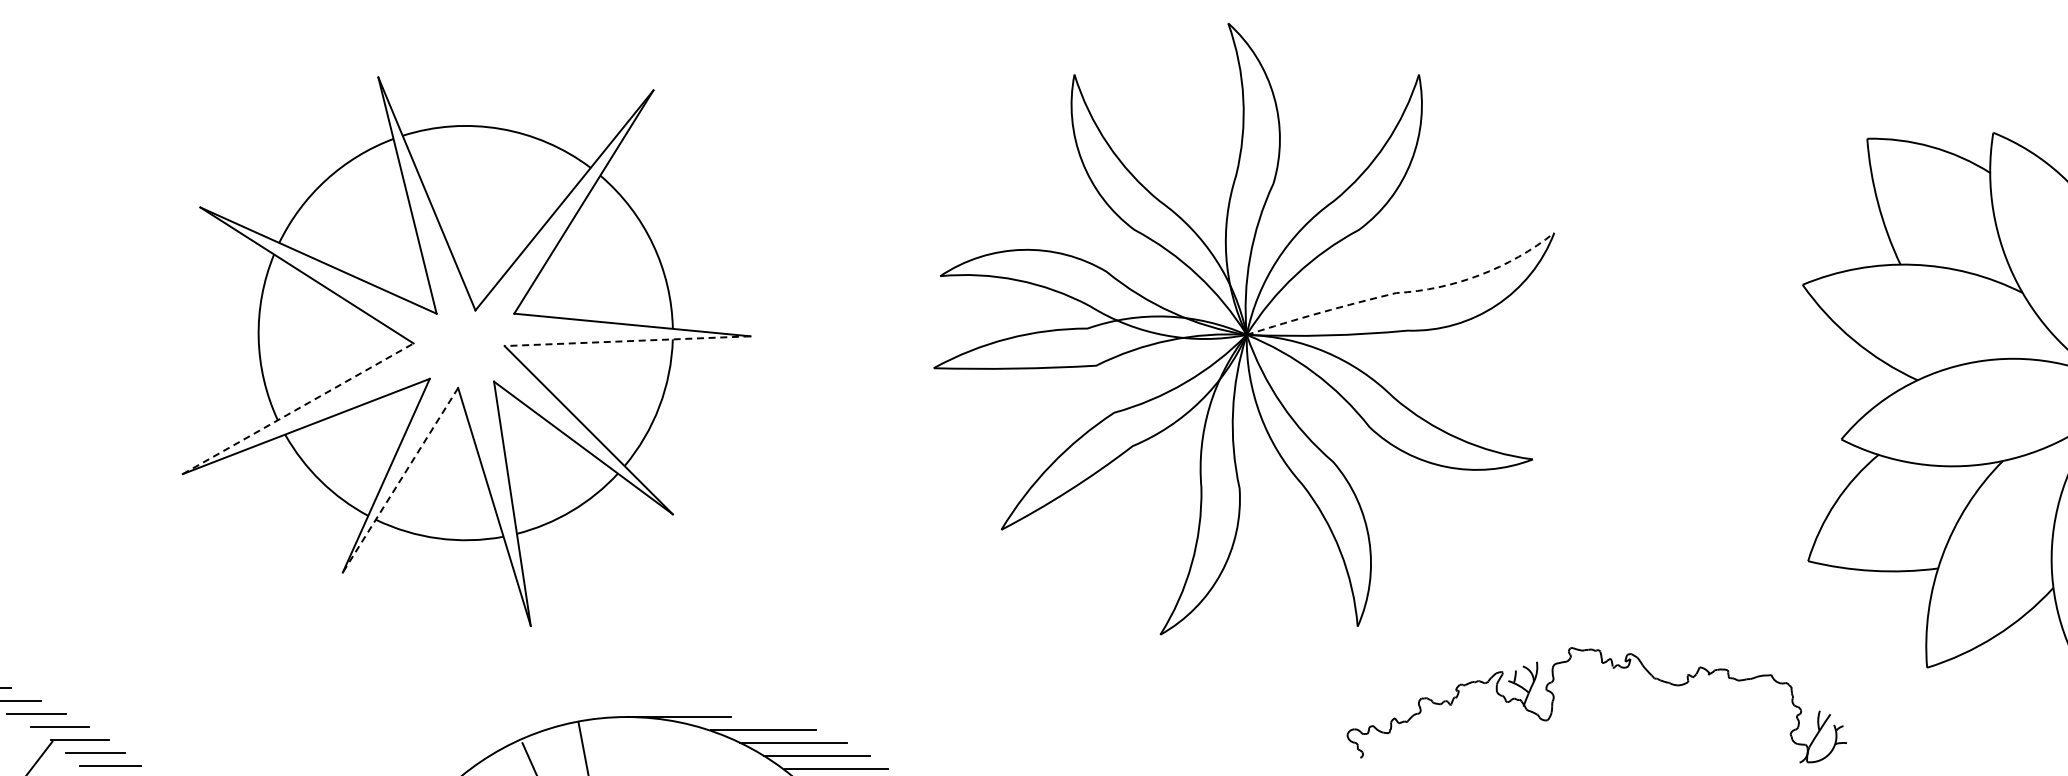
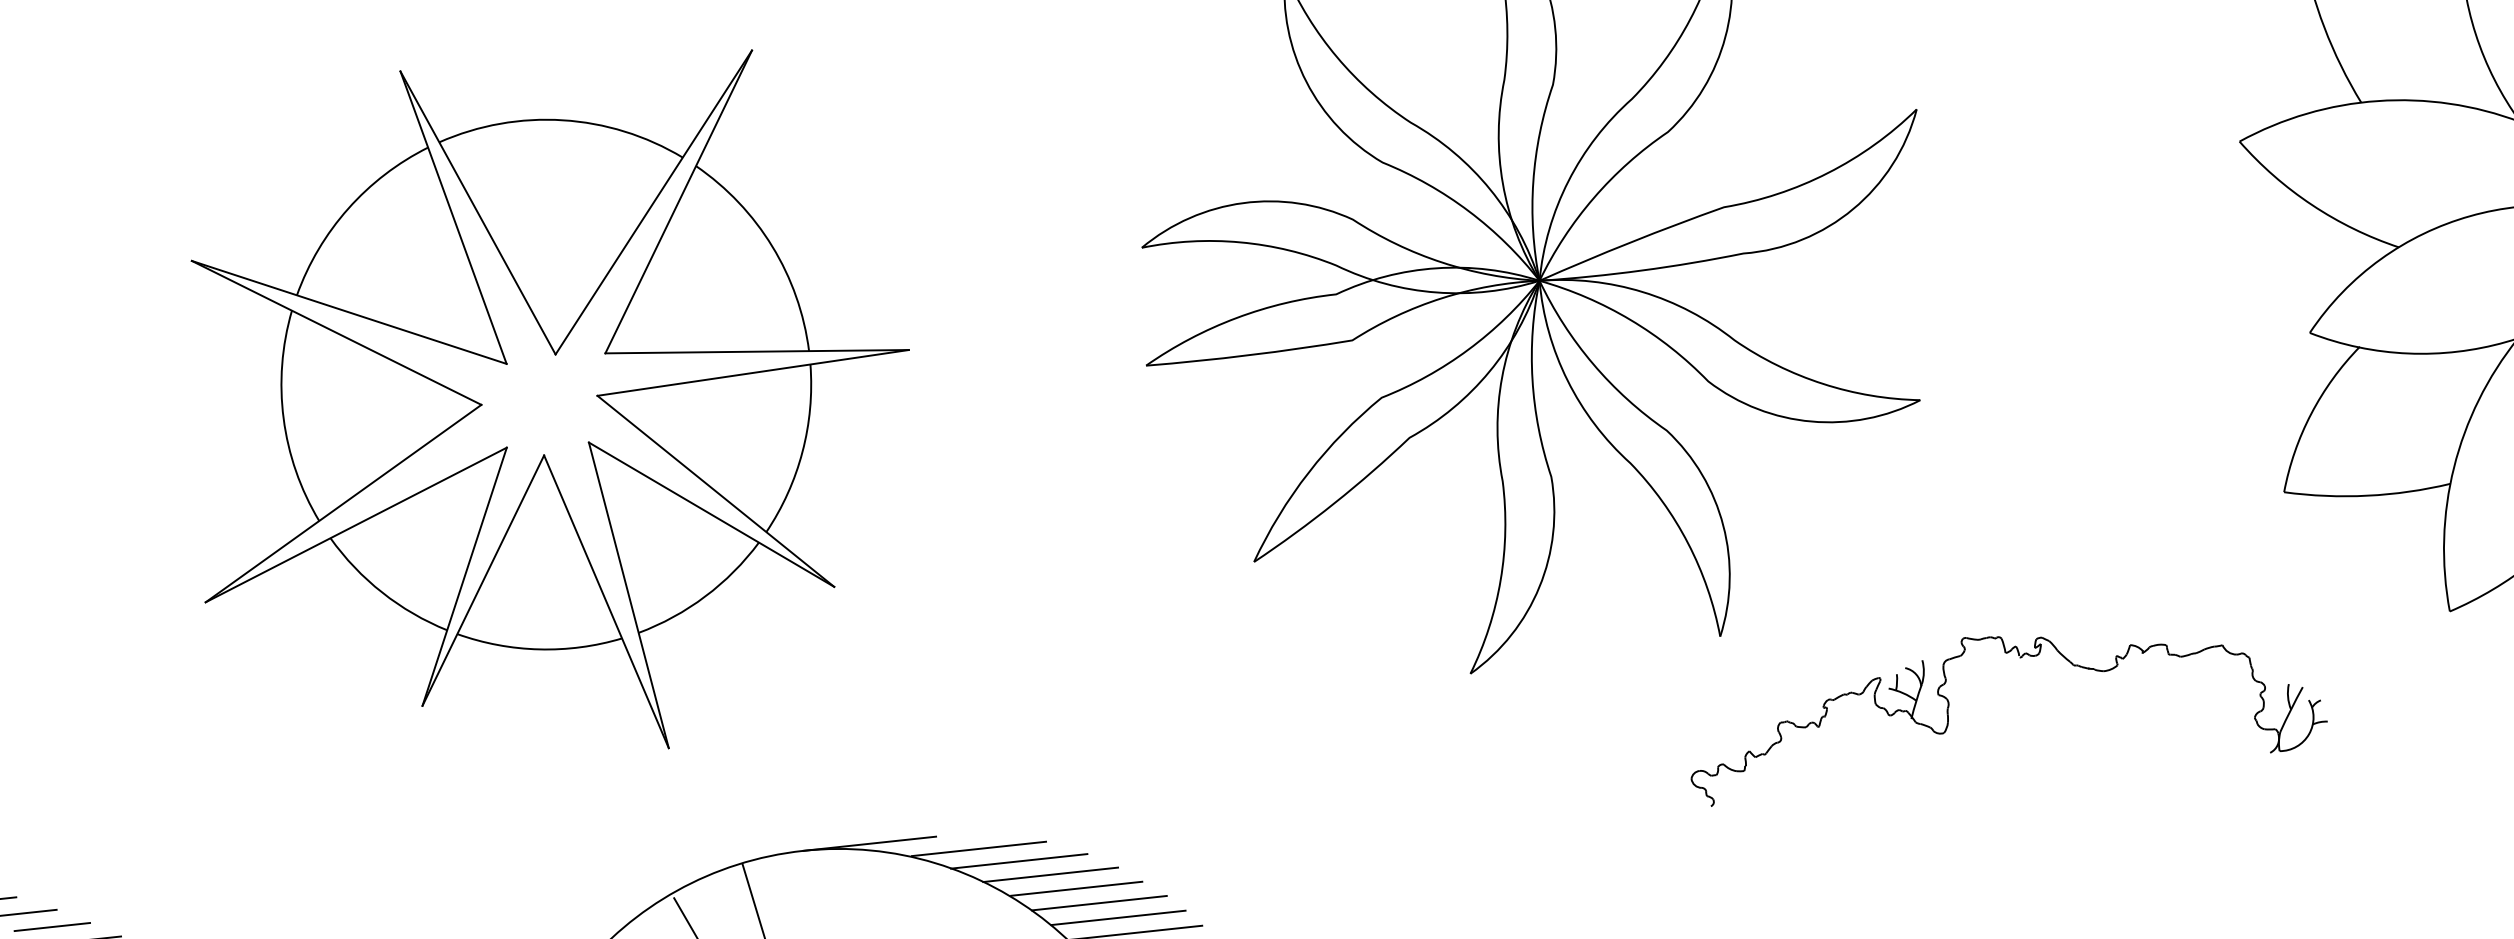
line: (1411, 291) -> (1743, 203), dashed -> solid
line: (627, 341) -> (753, 373), dashed -> solid
line: (298, 408) -> (343, 503), dashed -> solid
line: (400, 480) -> (483, 580), dashed -> solid
part: (1612, 668) -> (2019, 658), moved

